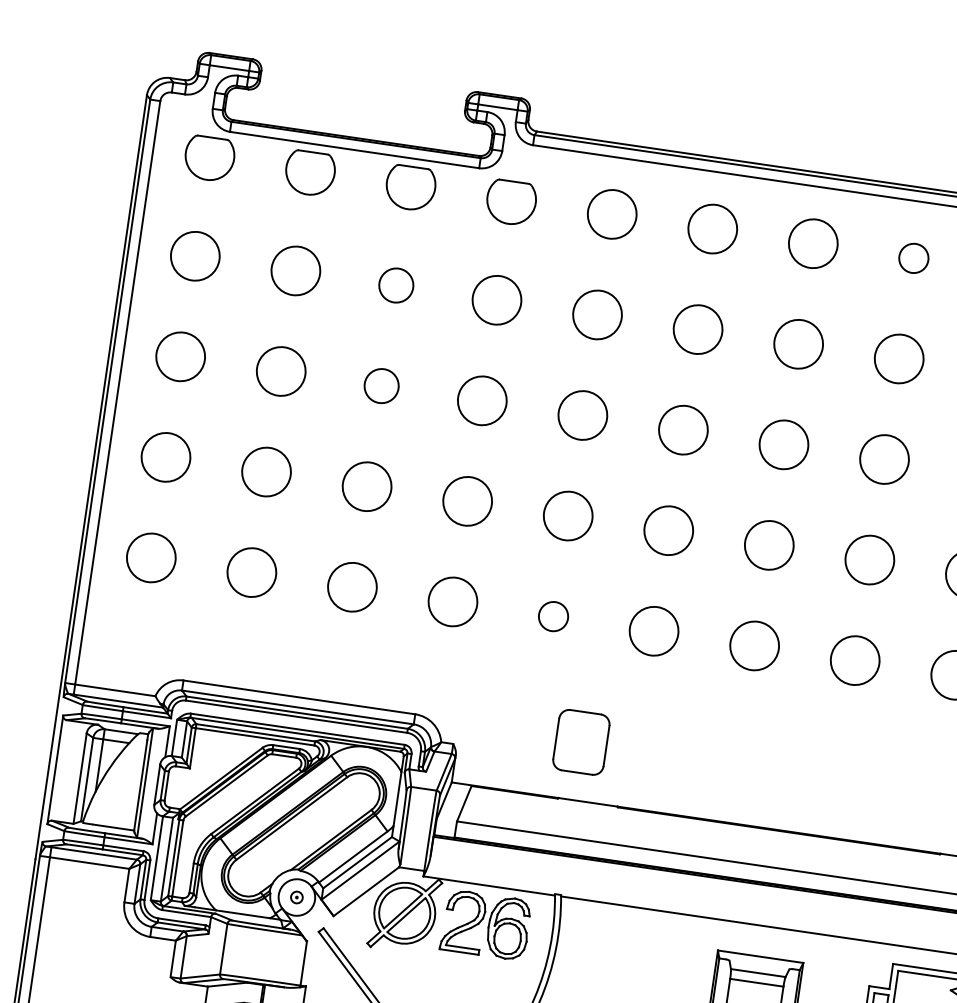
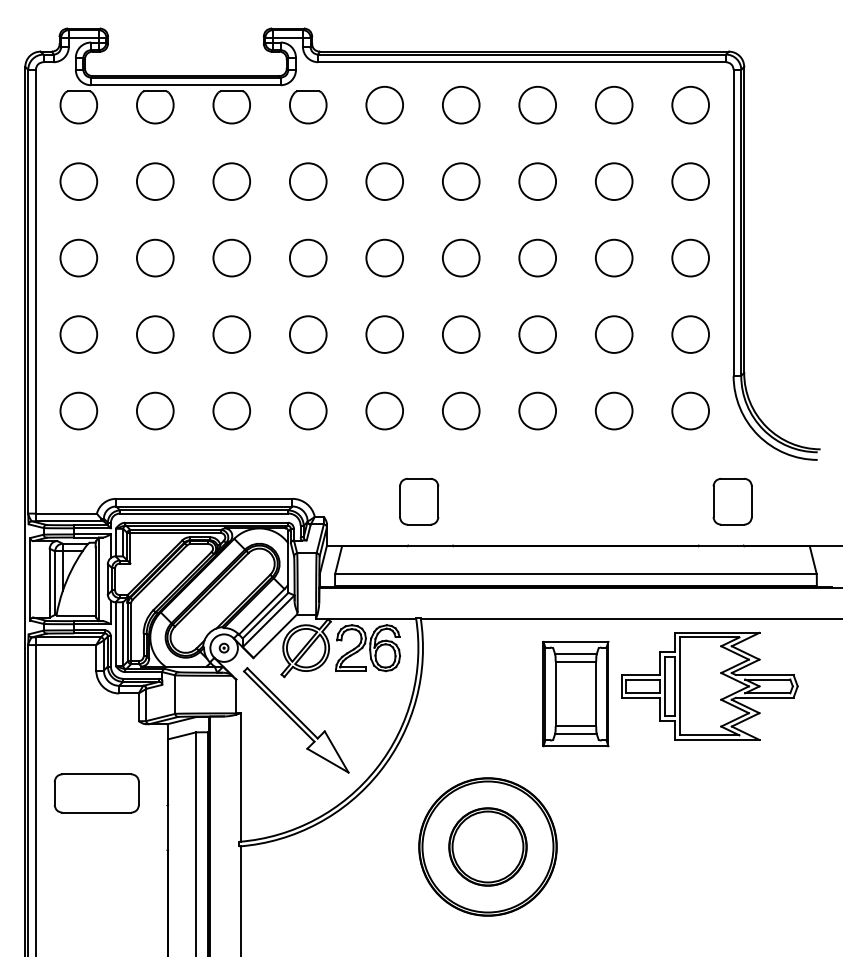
circle: (913, 257) -> (613, 104), size x1.67
circle: (396, 285) -> (231, 181), size x1.43
circle: (381, 385) -> (231, 257), size x1.43
circle: (553, 615) -> (384, 410), size x1.67

